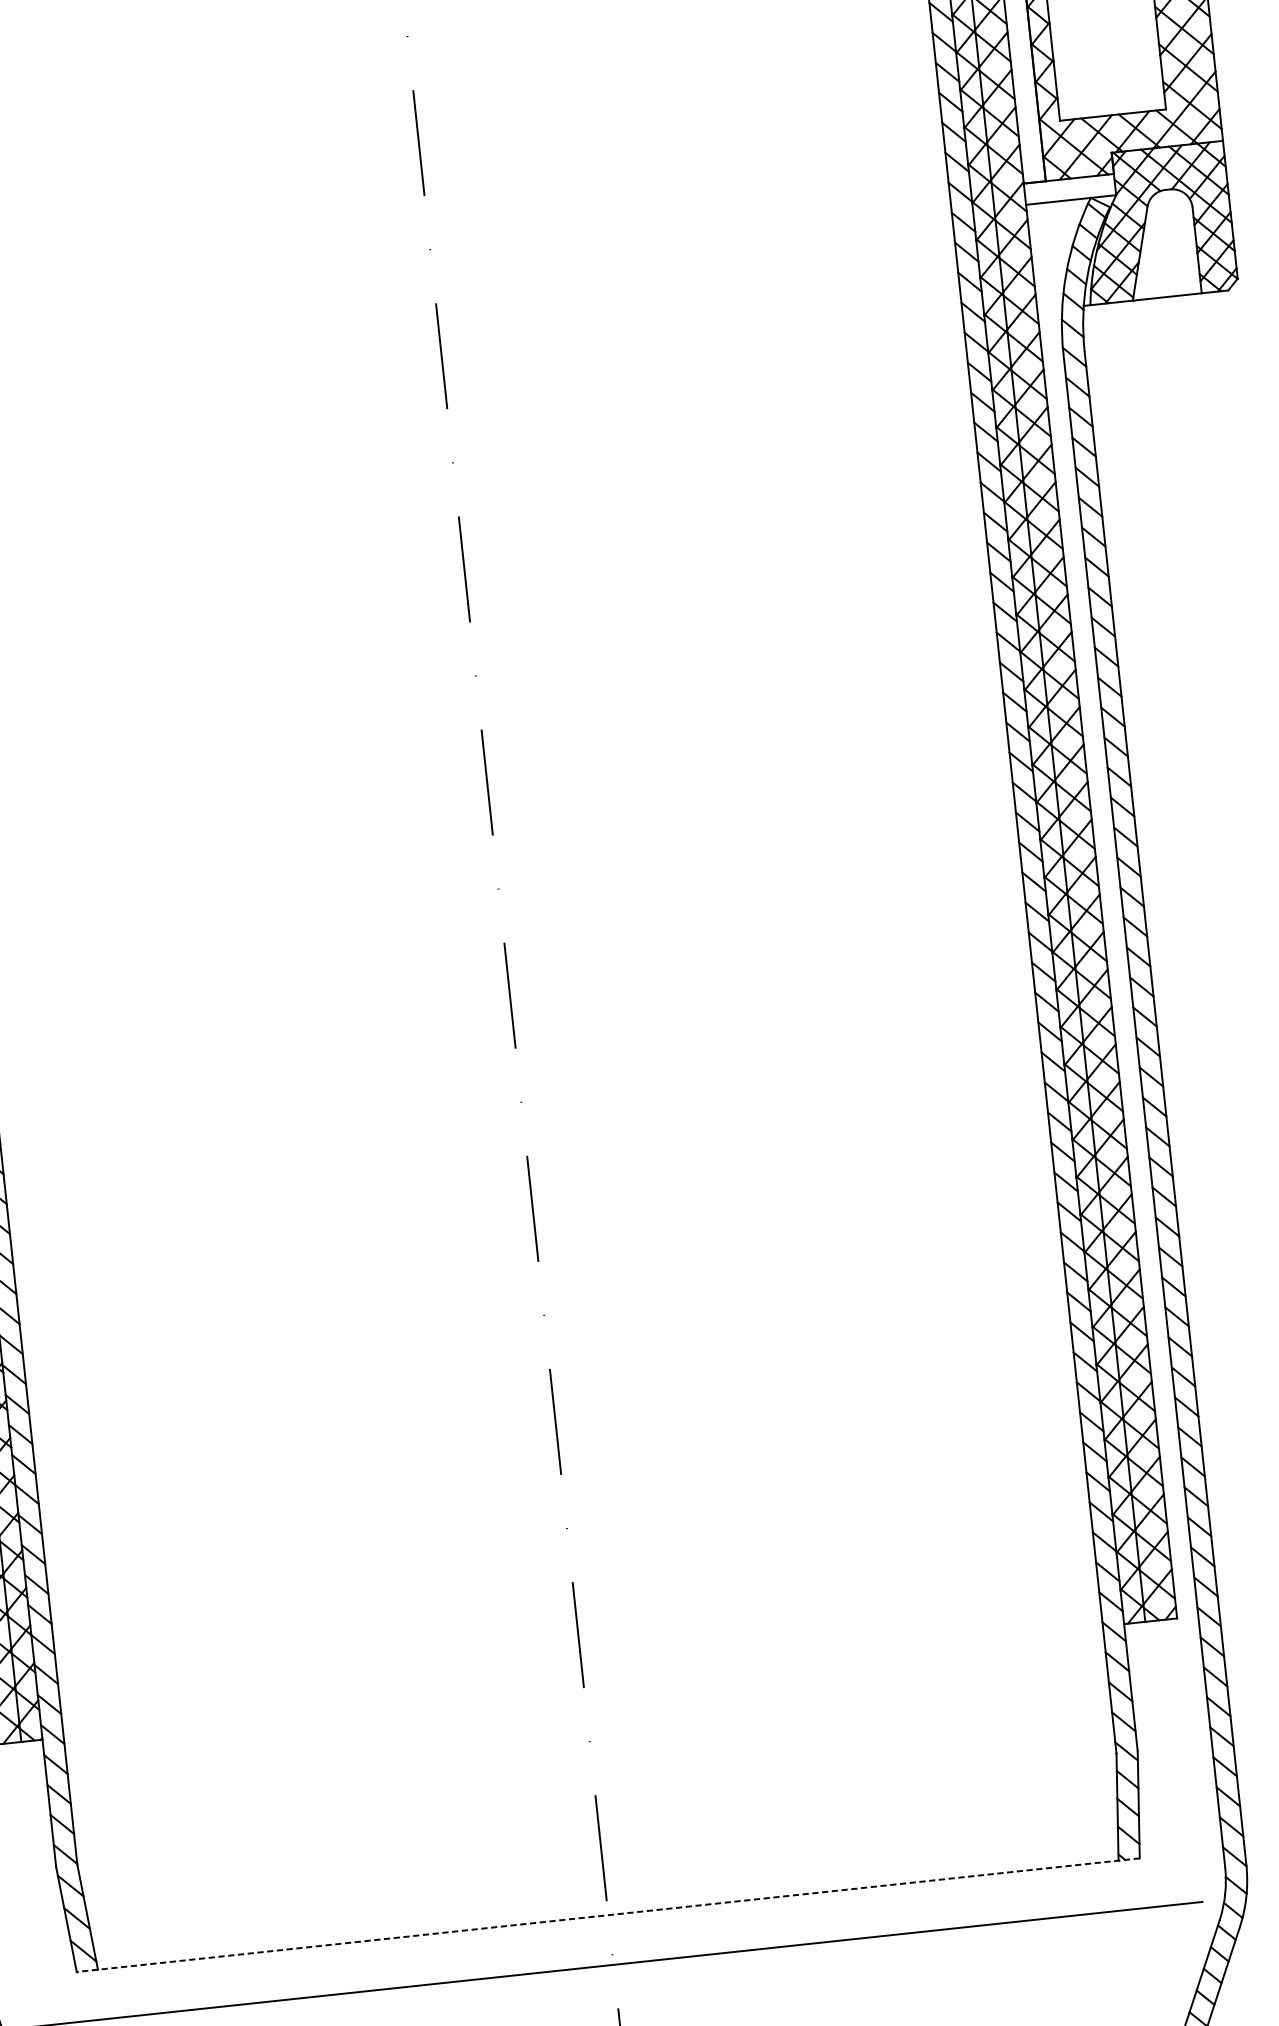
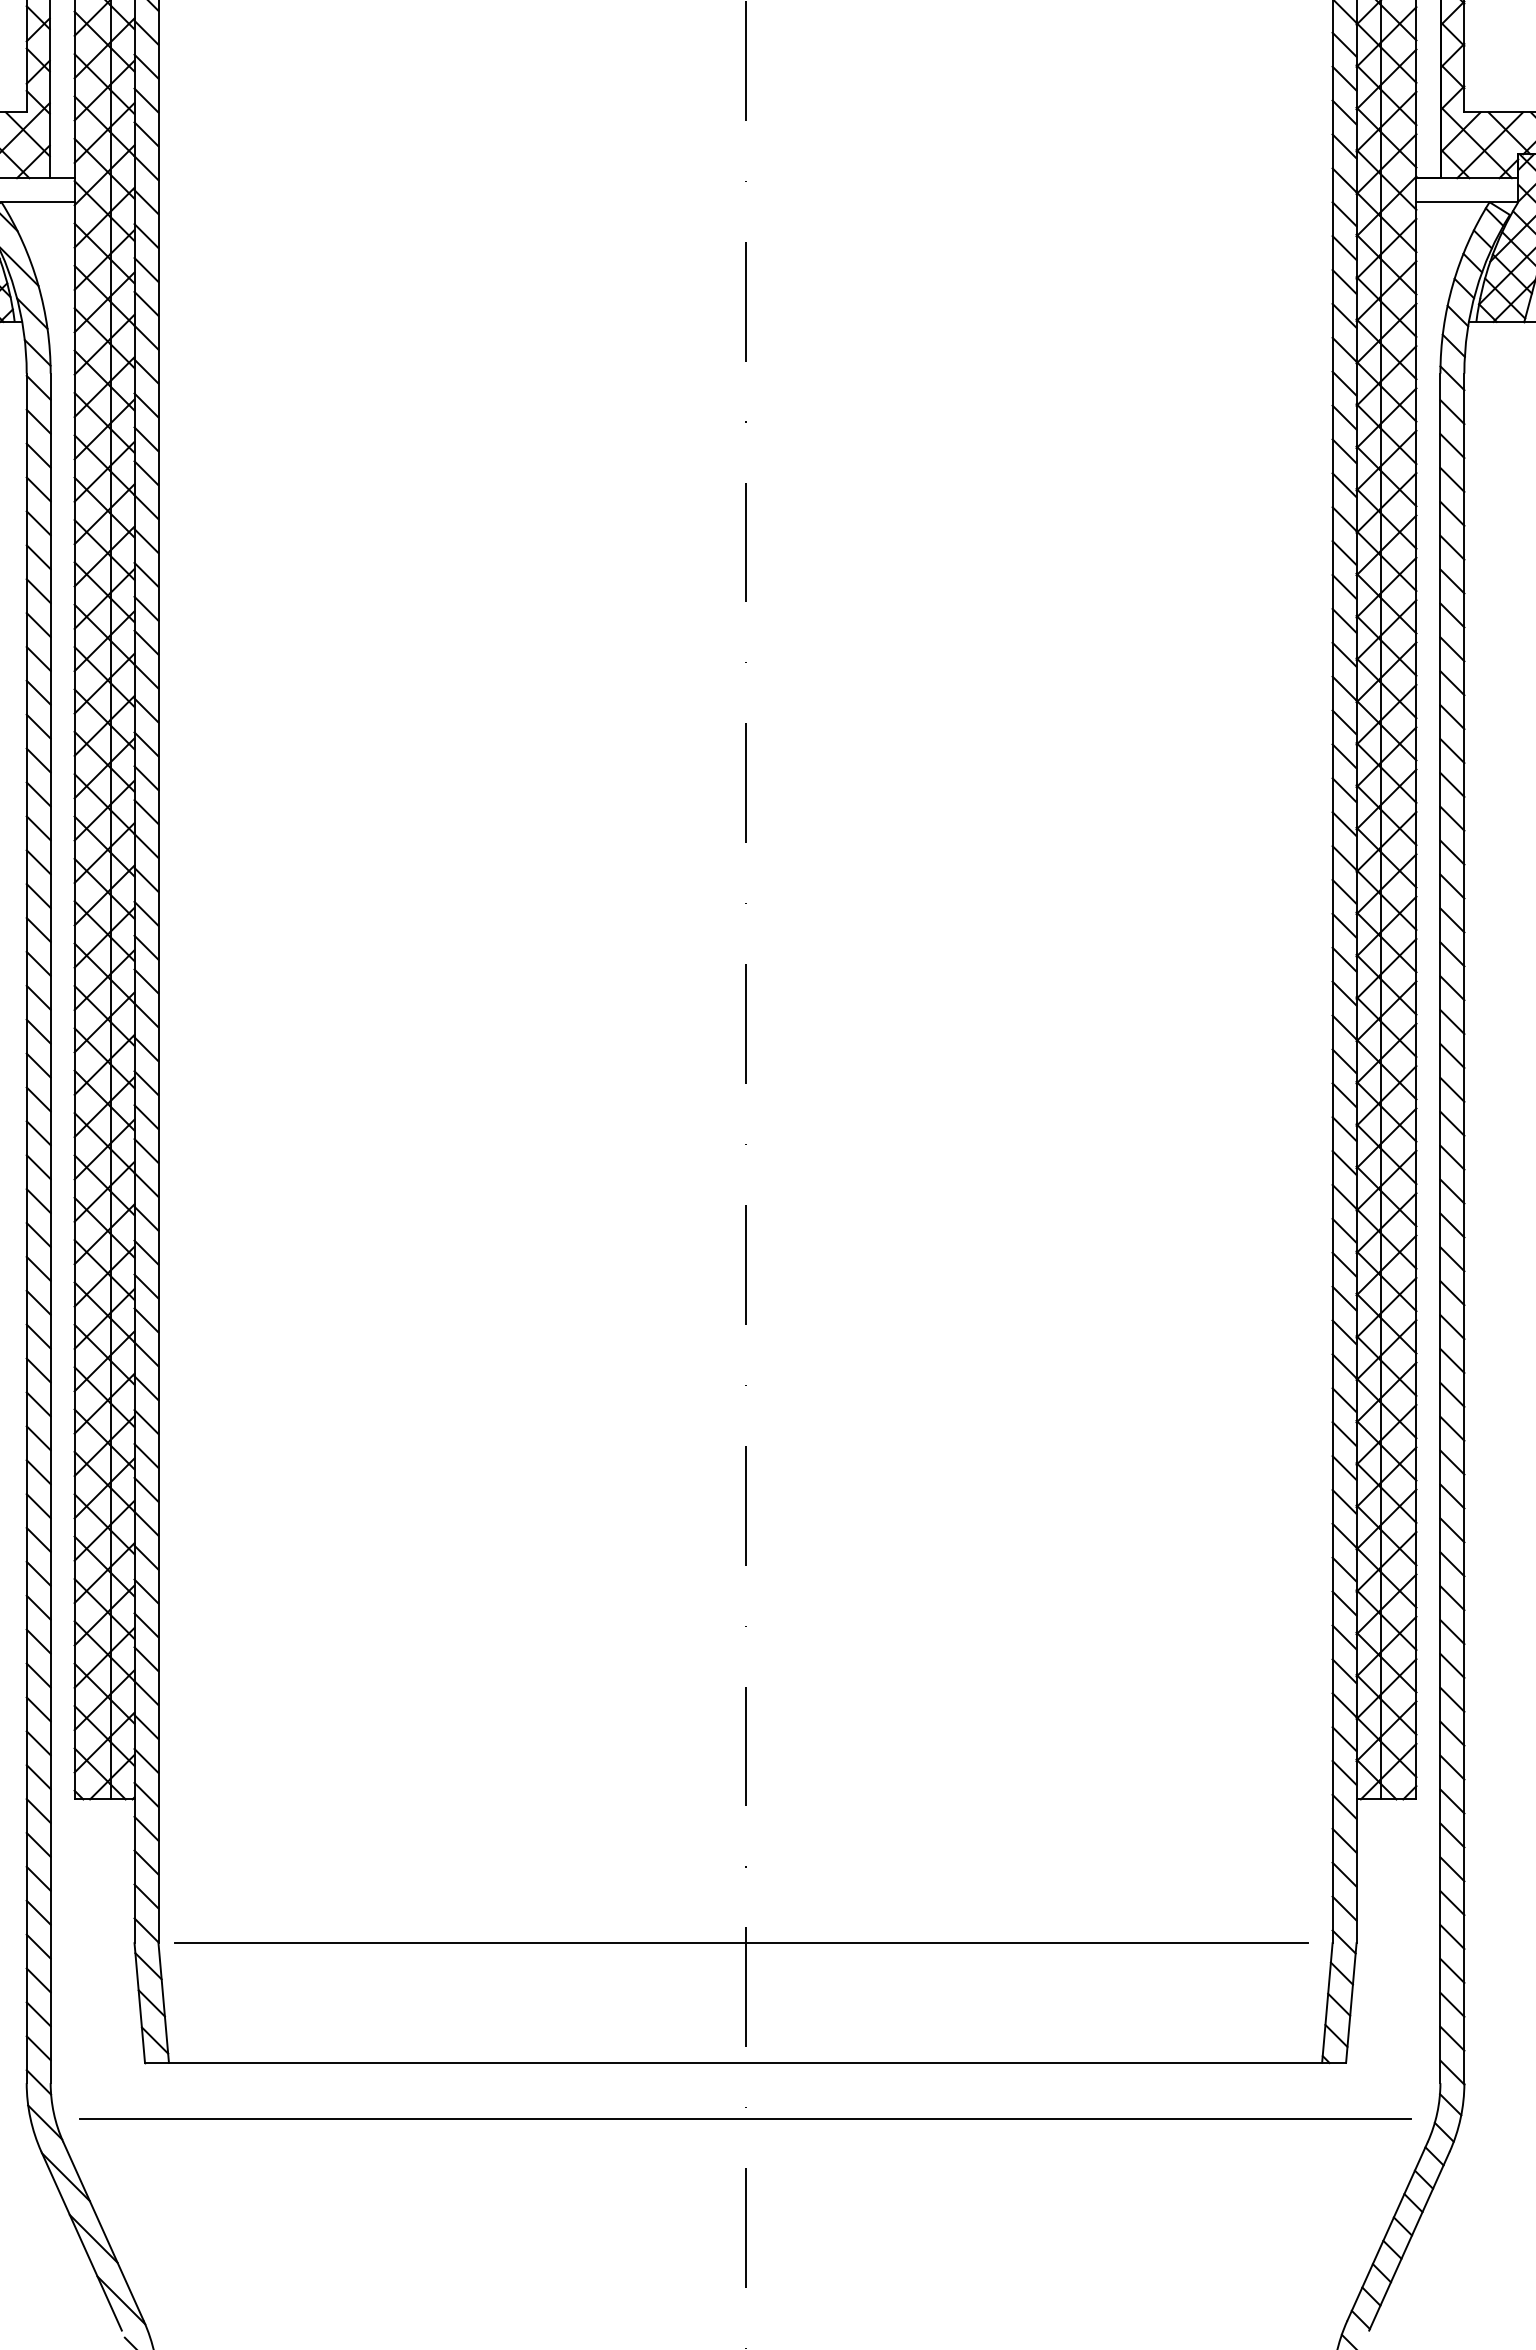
line: (593, 1809) -> (741, 1943), added
line: (608, 1915) -> (745, 2063), dashed -> solid

